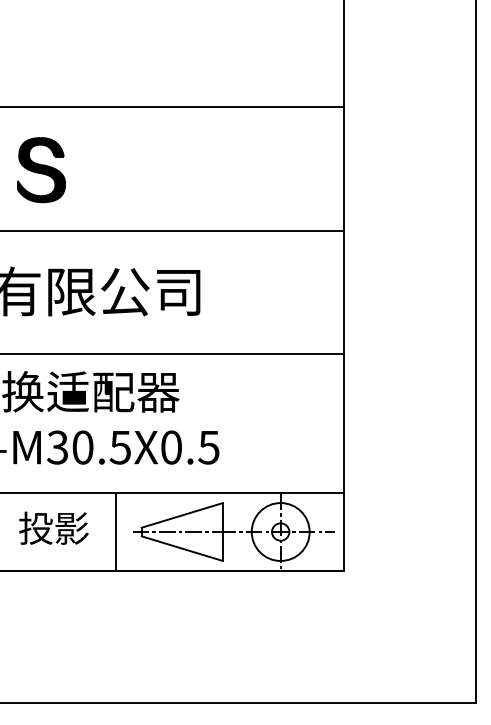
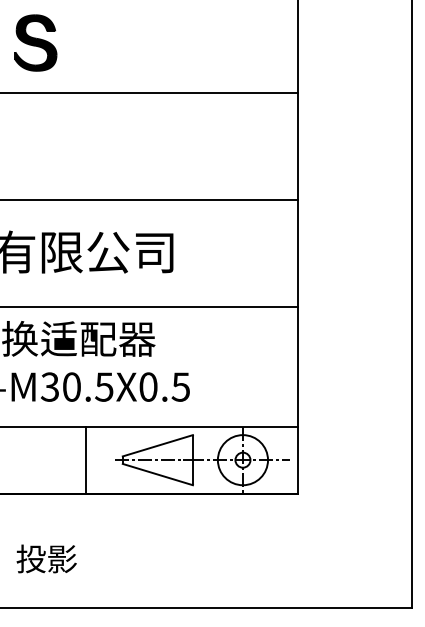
part: (40, 169) -> (35, 42), moved
text: (53, 527) -> (46, 558), moved
line: (116, 531) -> (85, 459), moved

